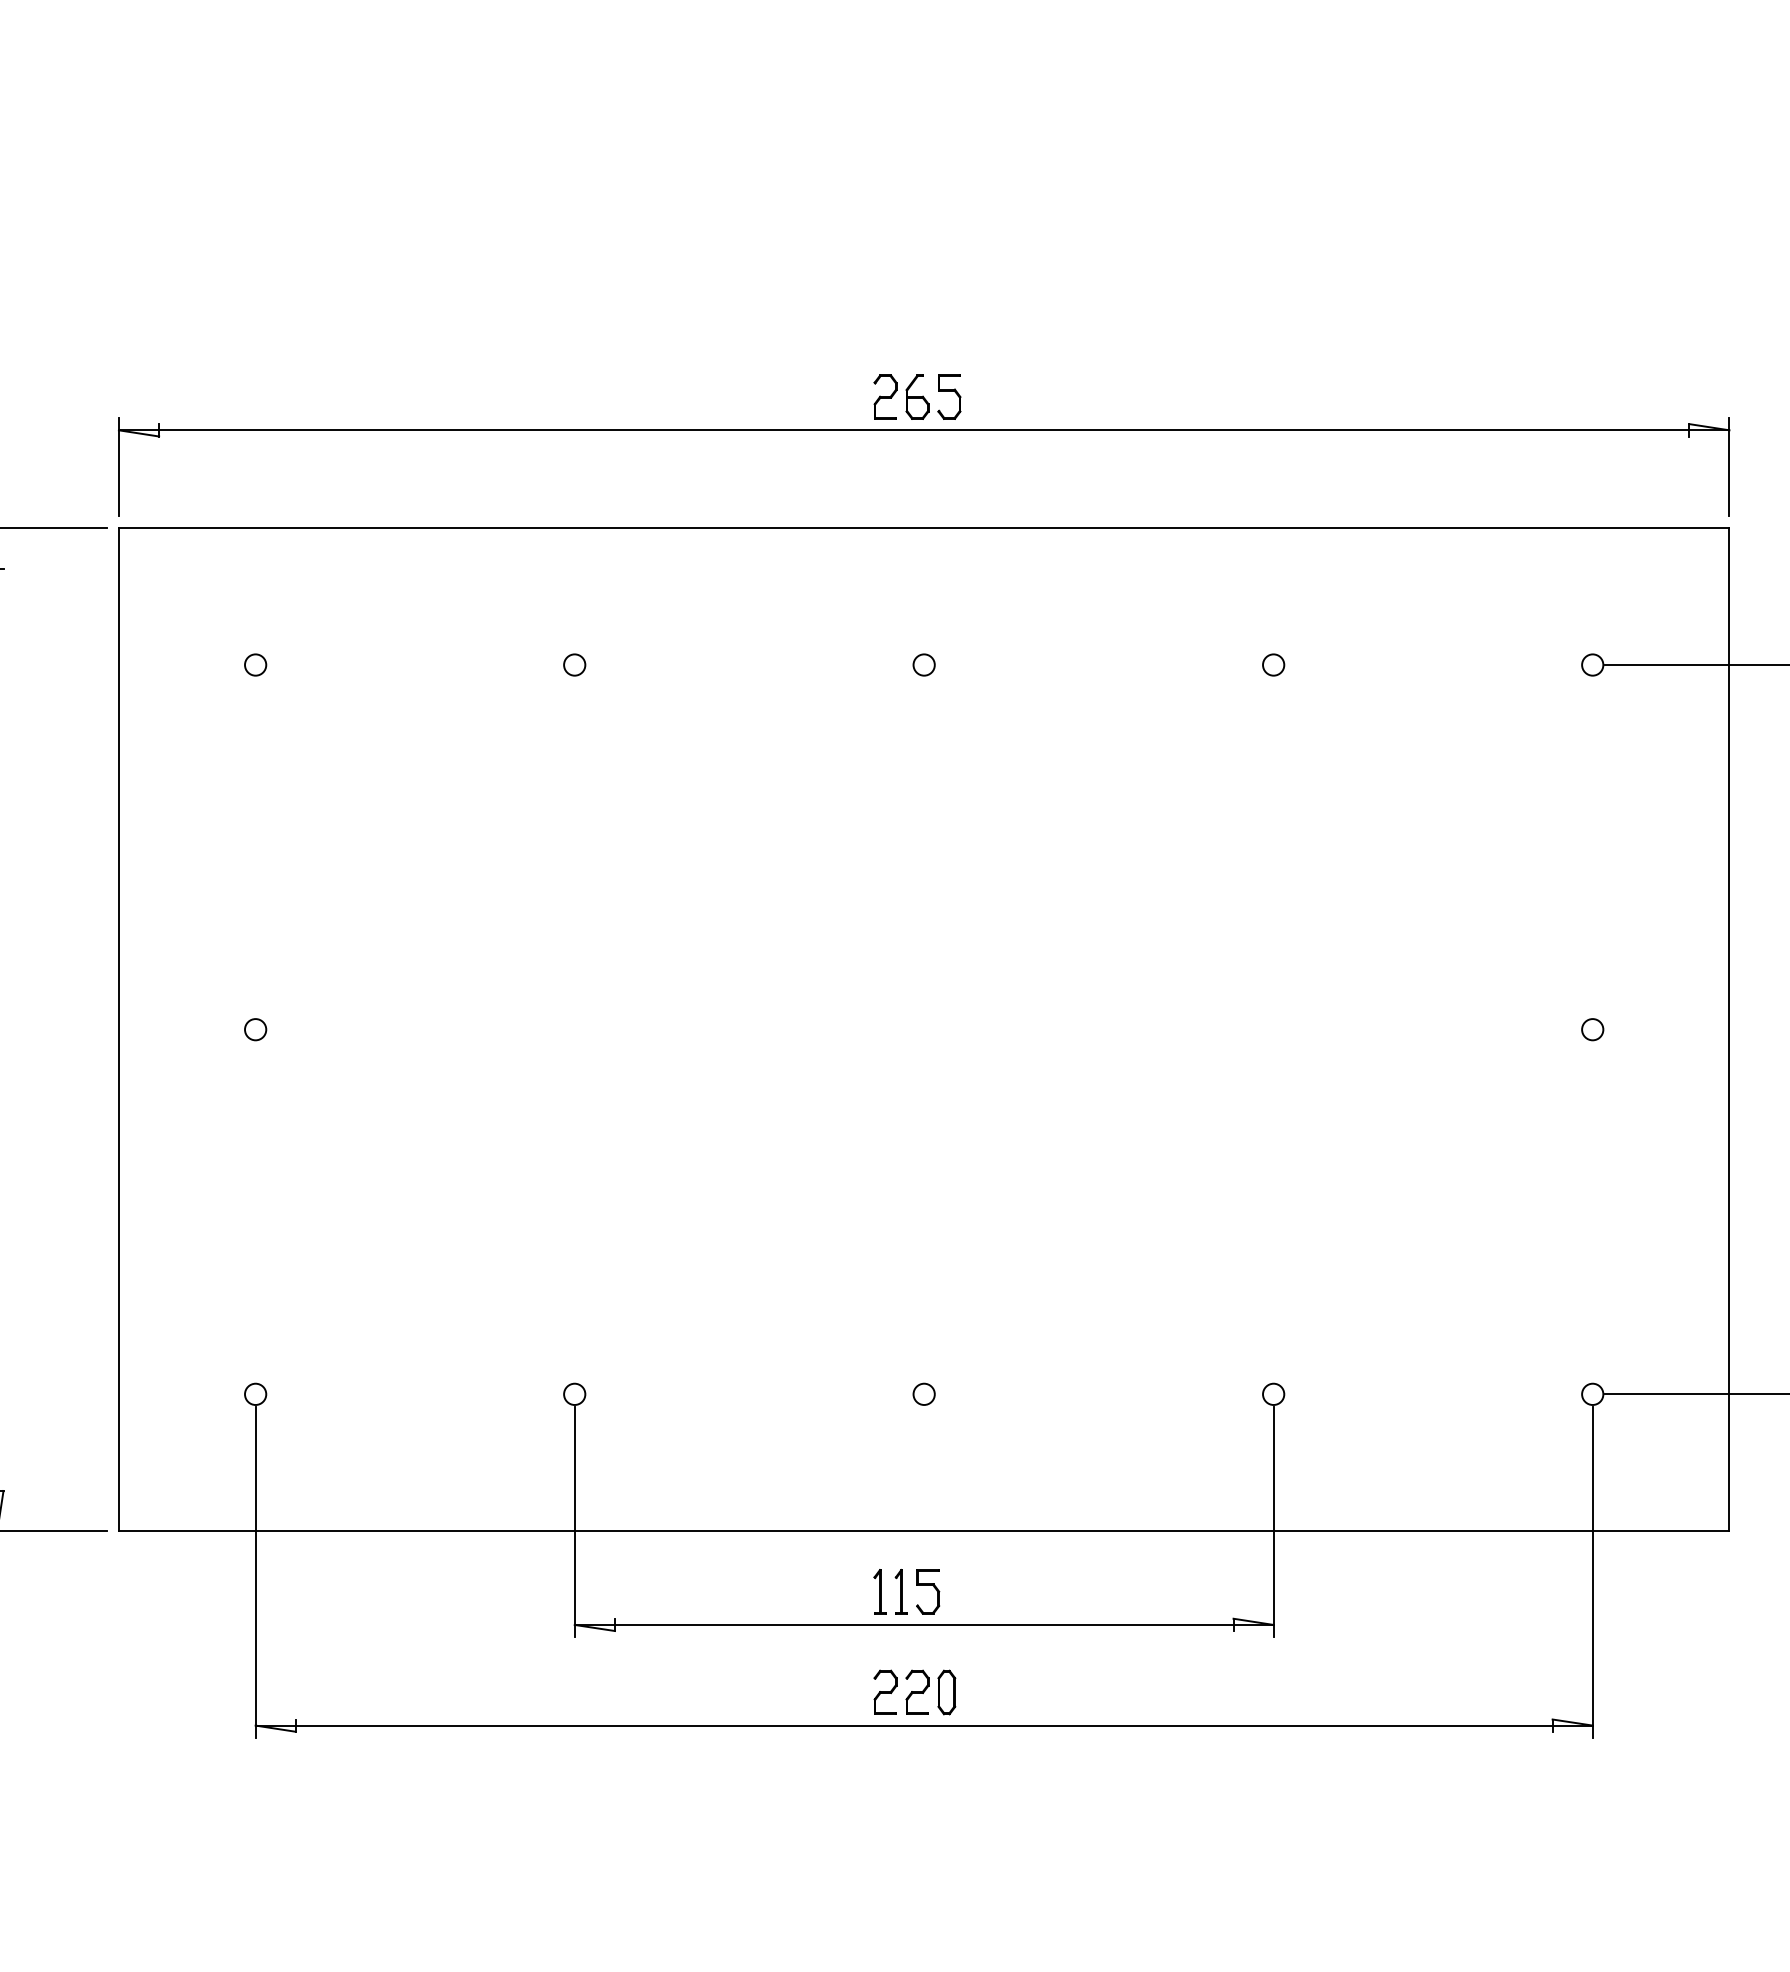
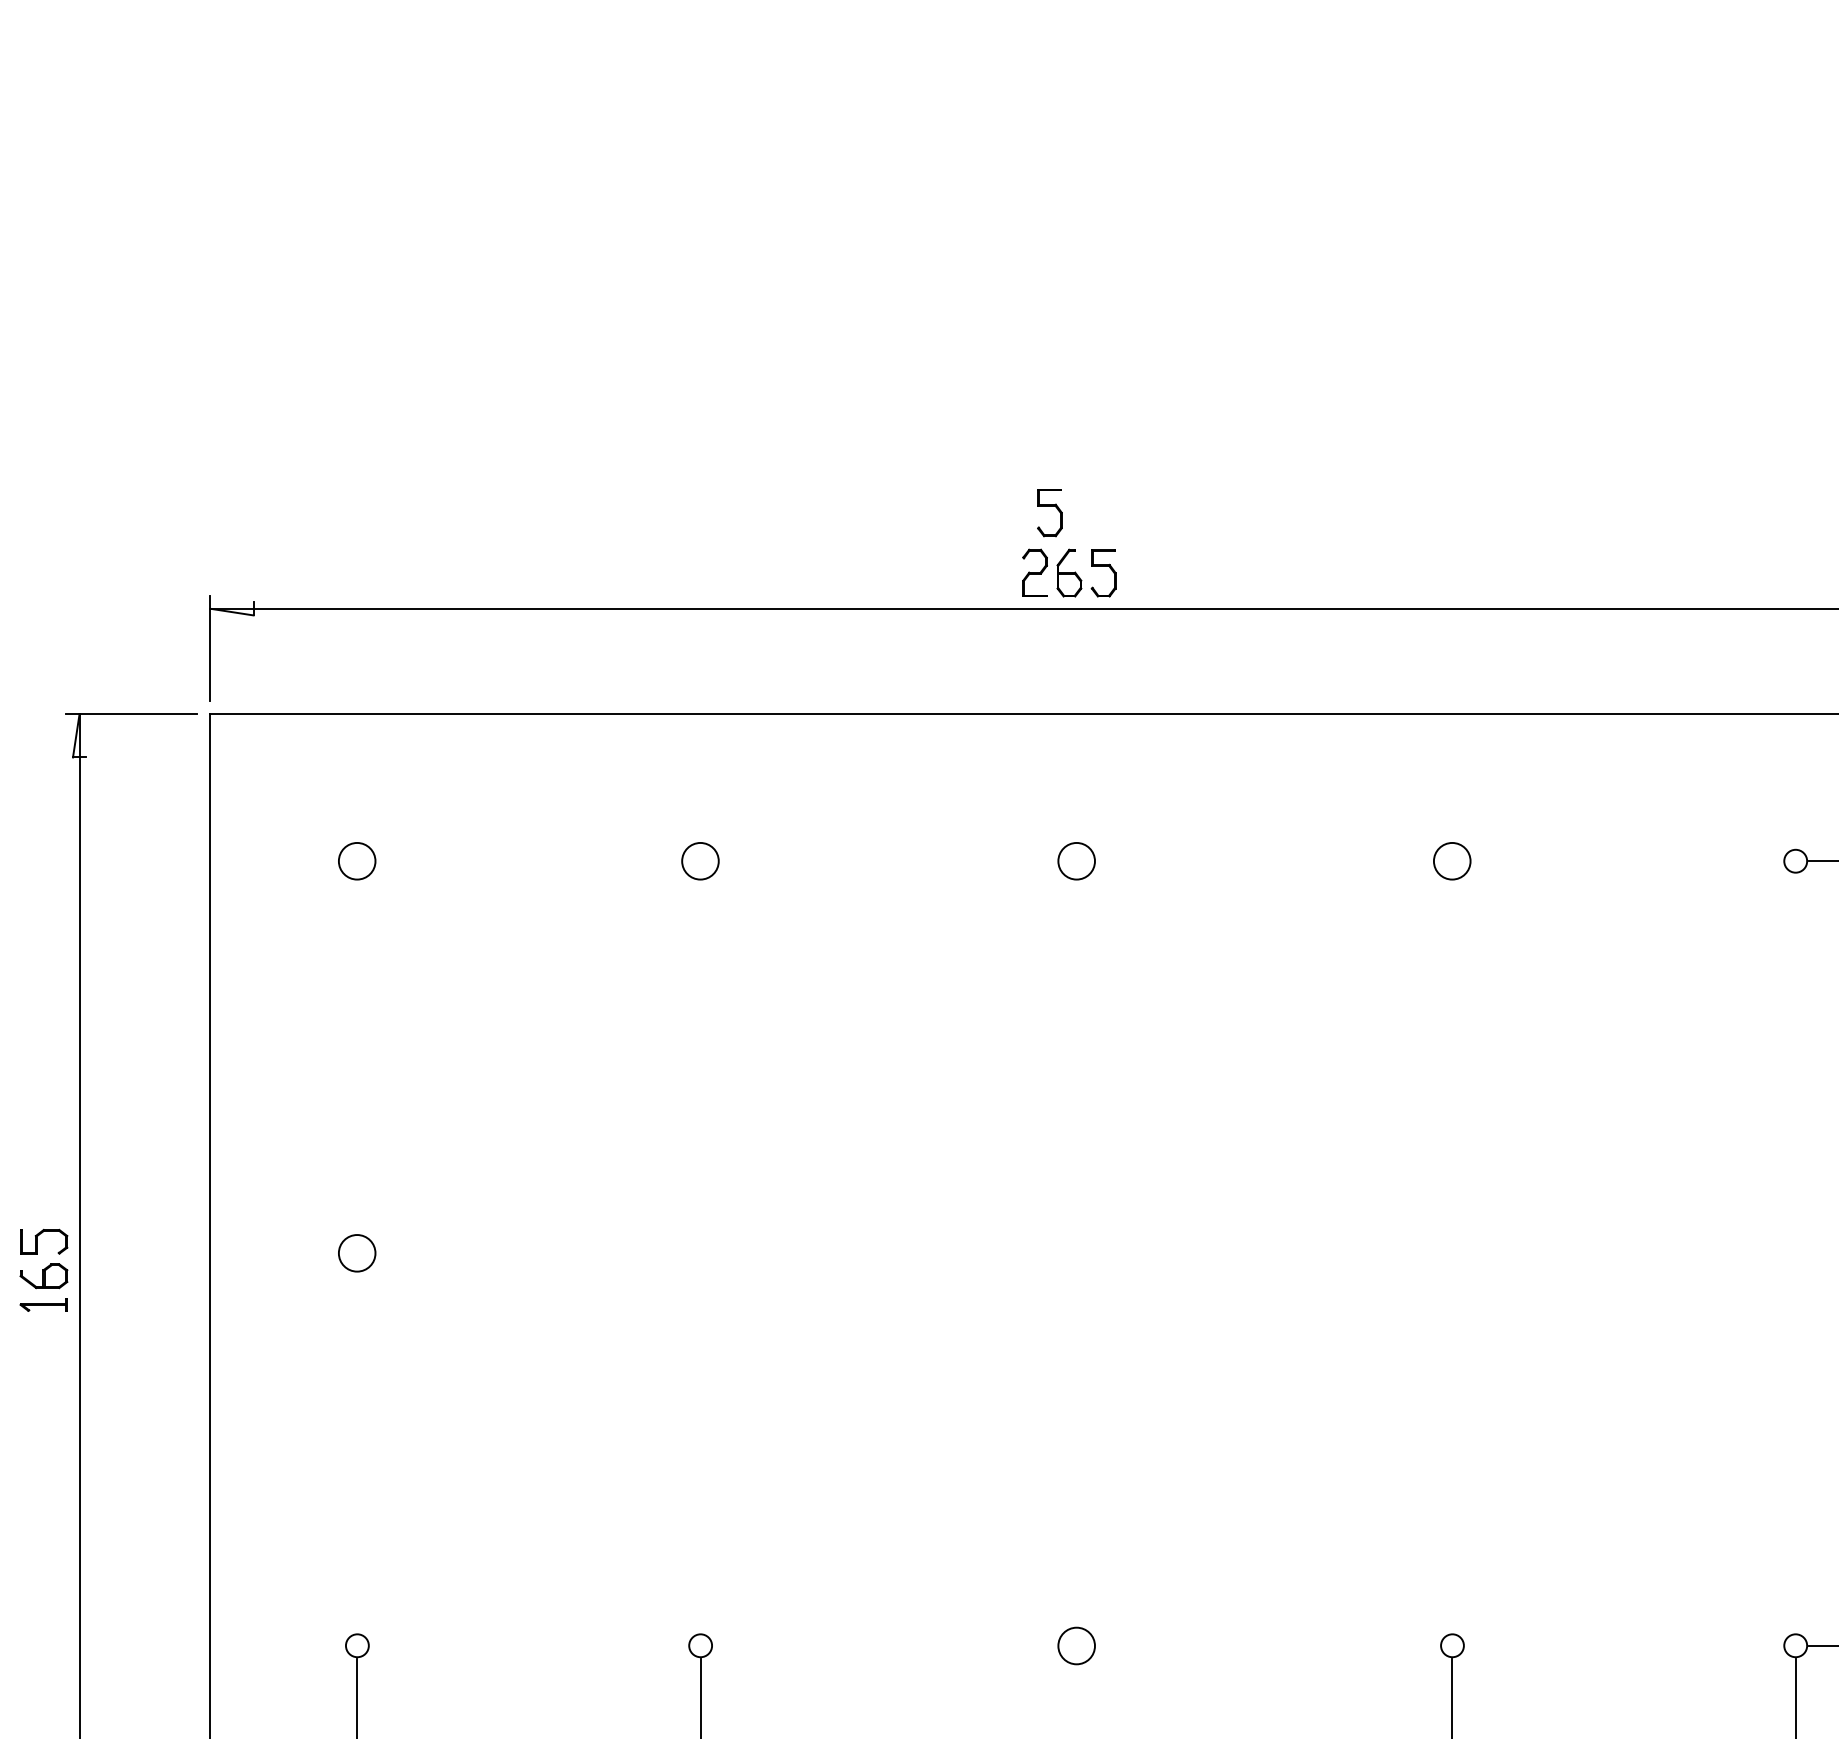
part: (899, 340) -> (1050, 512), added
circle: (255, 664) -> (357, 860), size x1.6
circle: (574, 664) -> (700, 860), size x1.6
circle: (923, 664) -> (1075, 860), size x1.6
circle: (1273, 664) -> (1452, 860), size x1.6
circle: (255, 1029) -> (357, 1253), size x1.6
circle: (1592, 1029) -> (1795, 1253), removed
circle: (923, 1393) -> (1075, 1644), size x1.6

